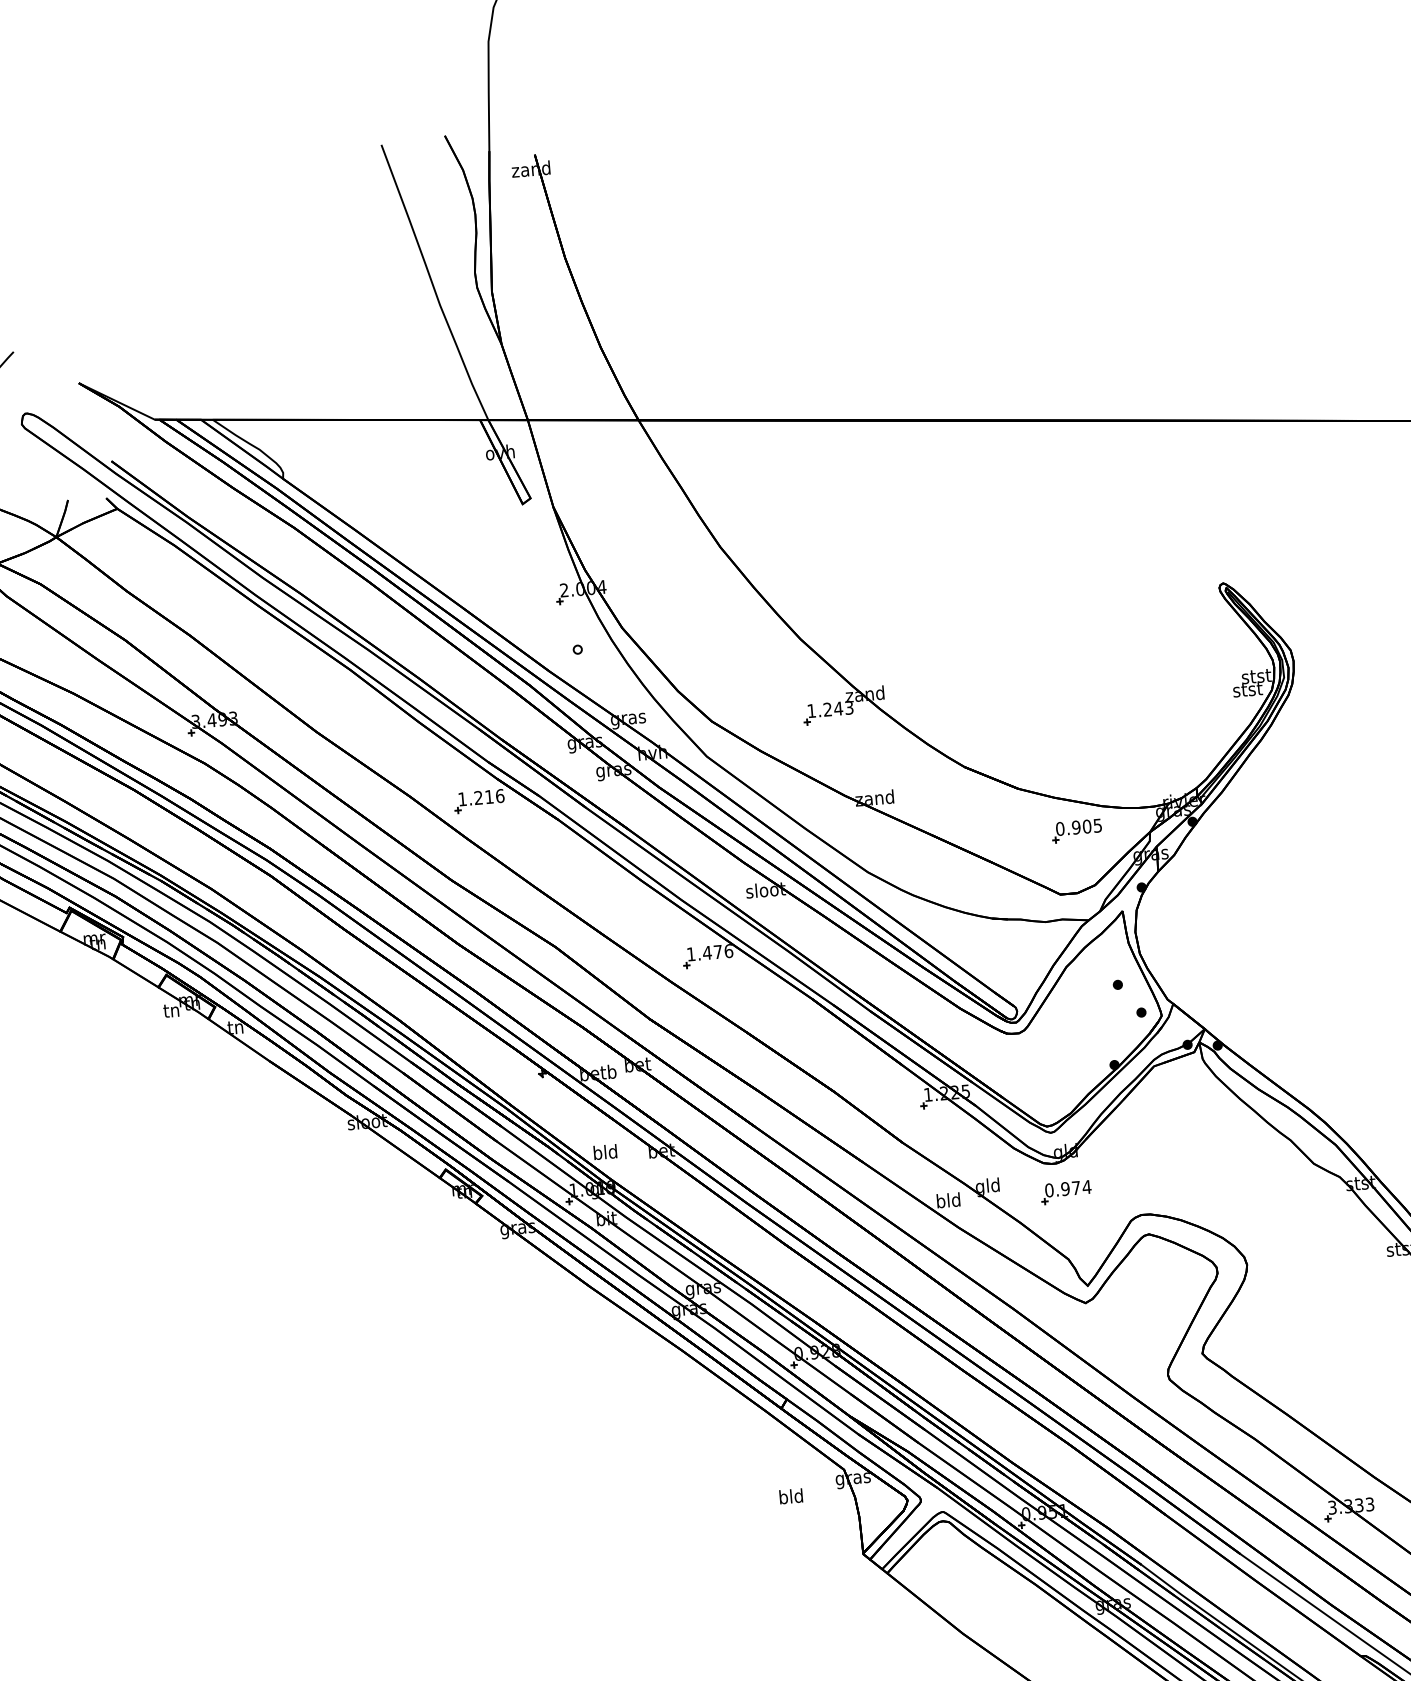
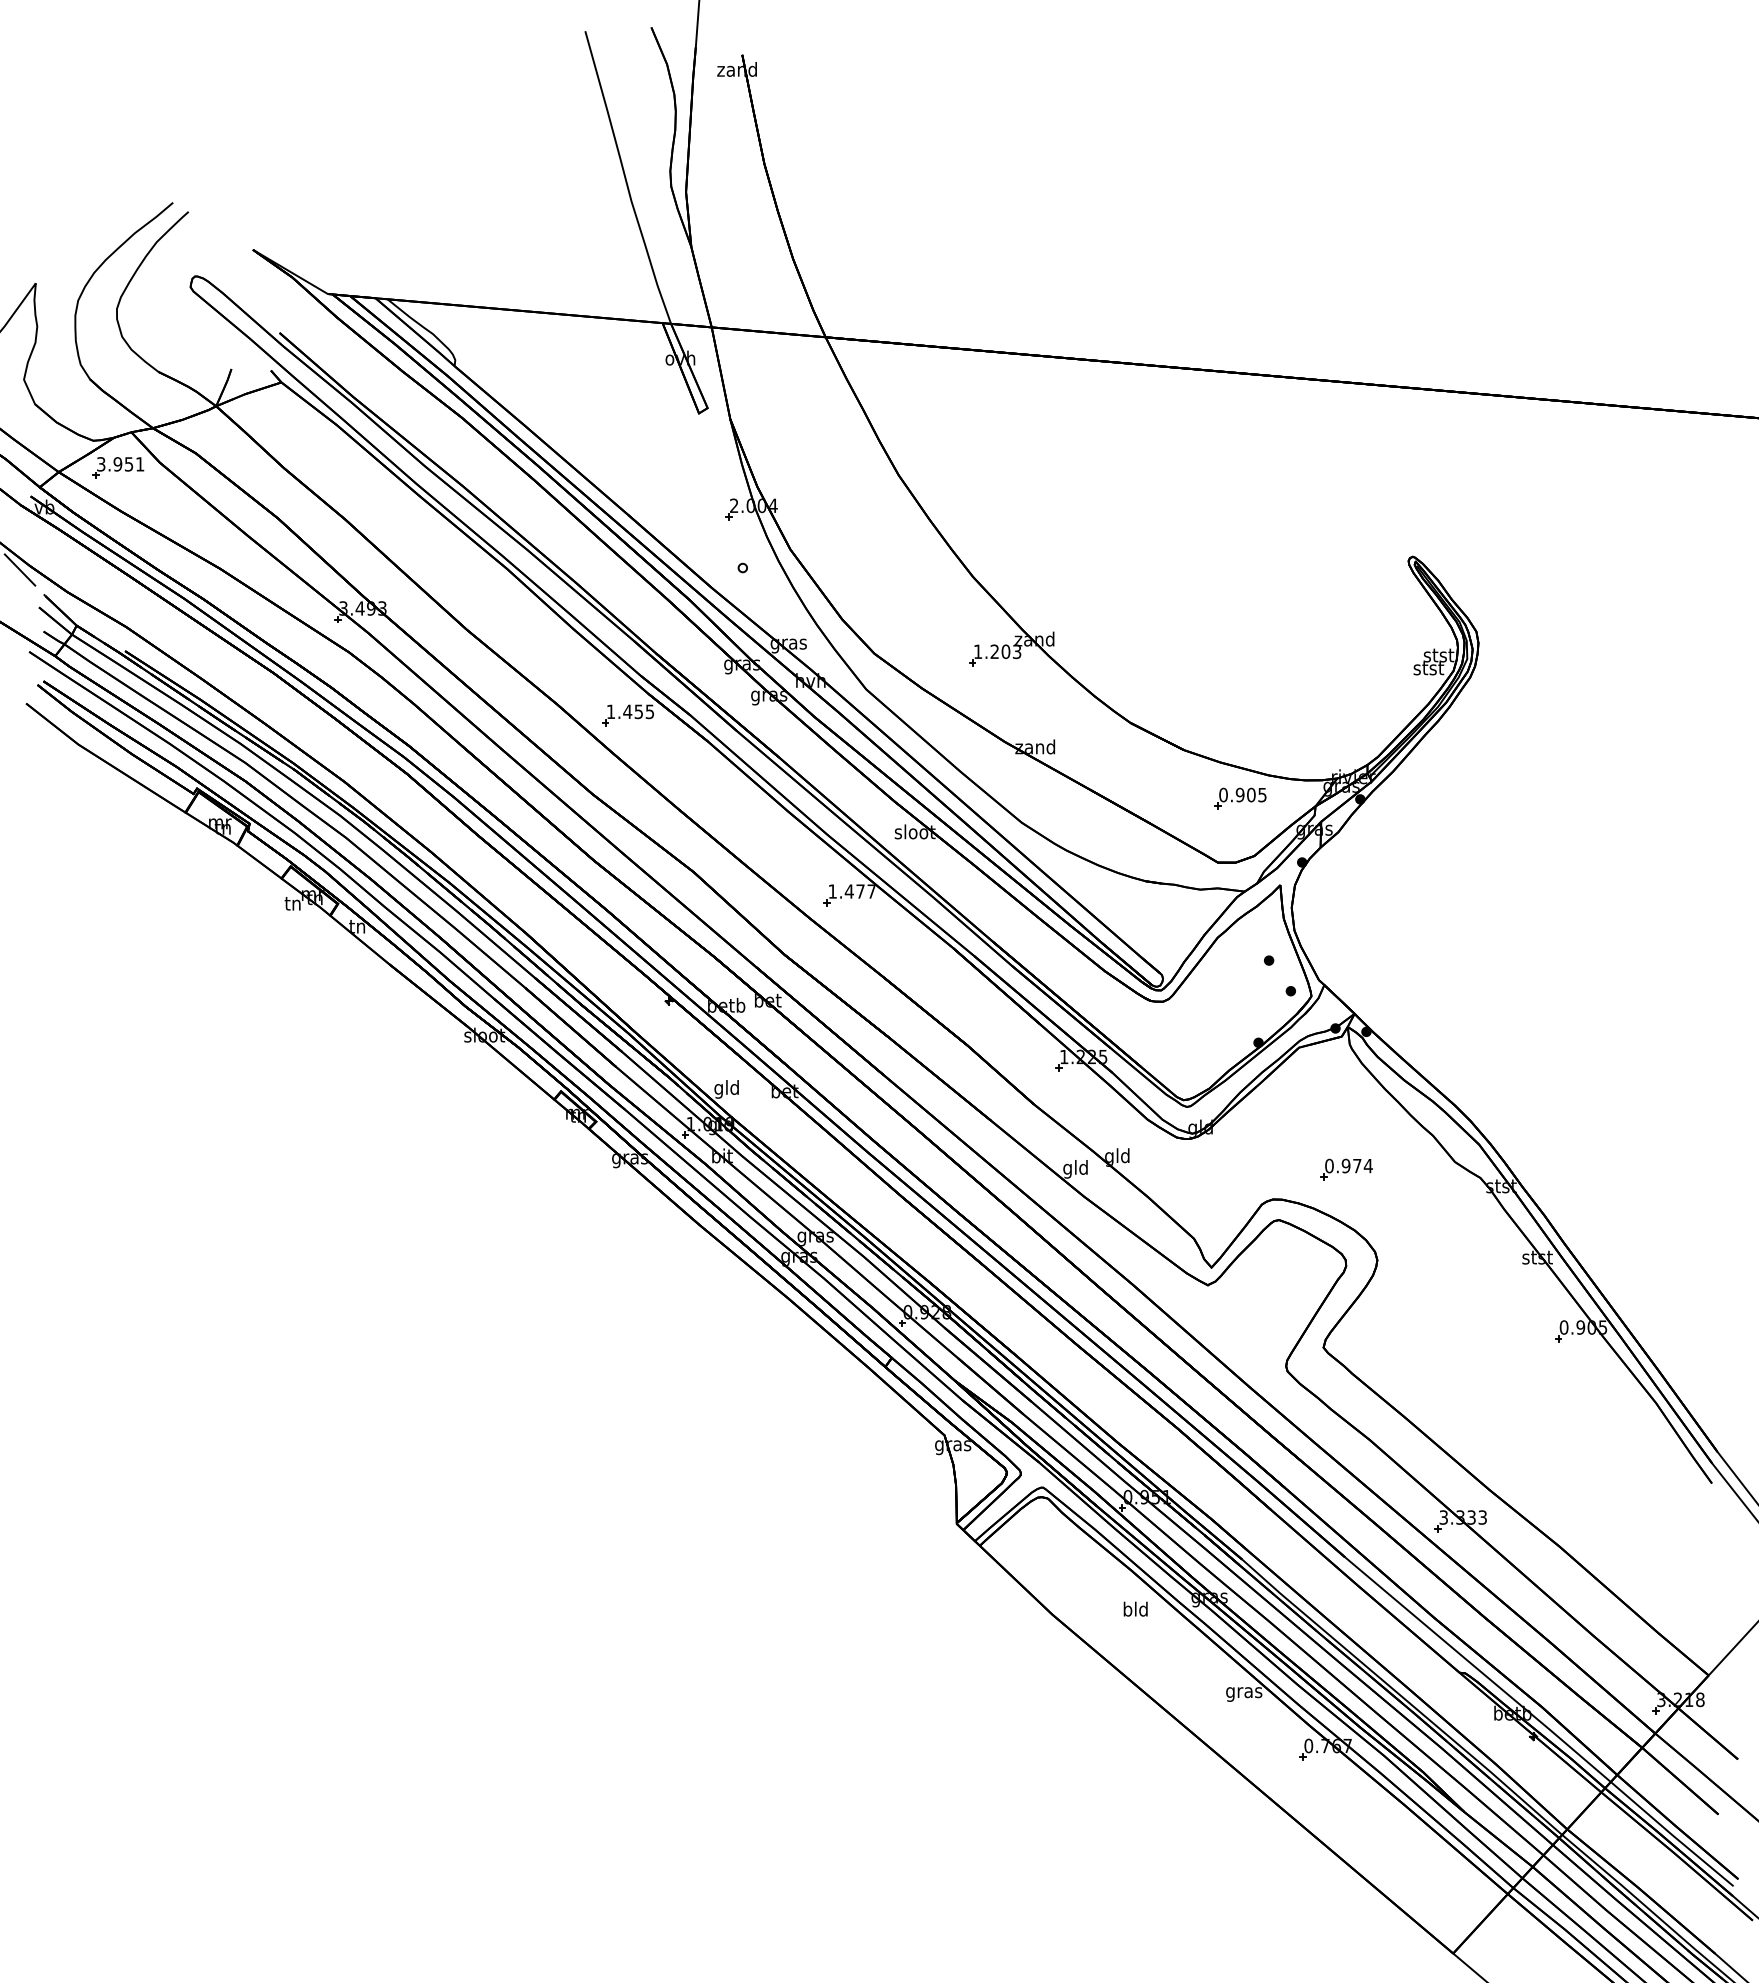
text: (838, 708) -> (1005, 651), 1.243 -> 1.203
text: (489, 796) -> (638, 711), 1.216 -> 1.455
text: (728, 951) -> (871, 891), 1.476 -> 1.477
text: (597, 1154) -> (718, 1089), bld -> gld
part: (1066, 1192) -> (1346, 1169), moved
text: (940, 1203) -> (1067, 1169), bld -> gld
text: (790, 1495) -> (1135, 1608), moved

